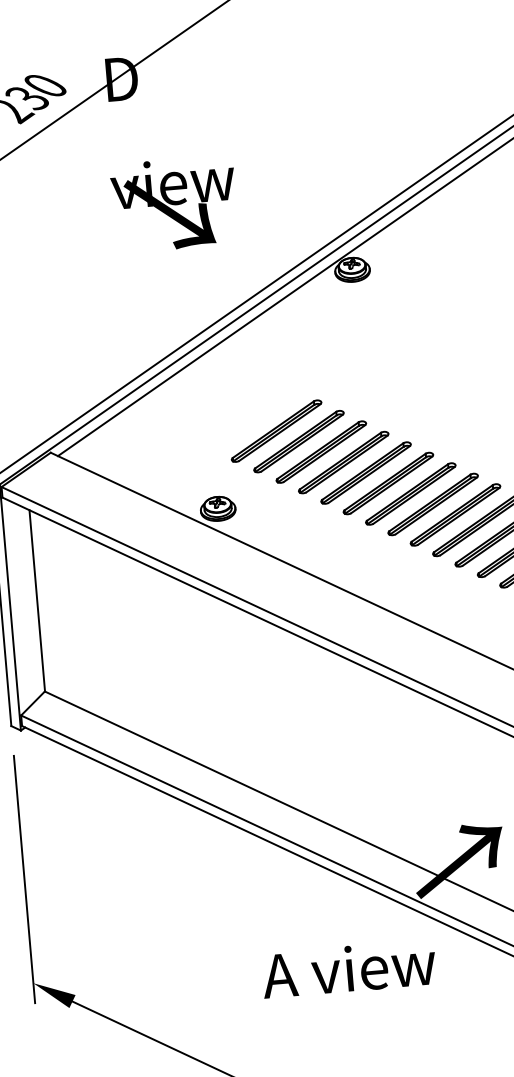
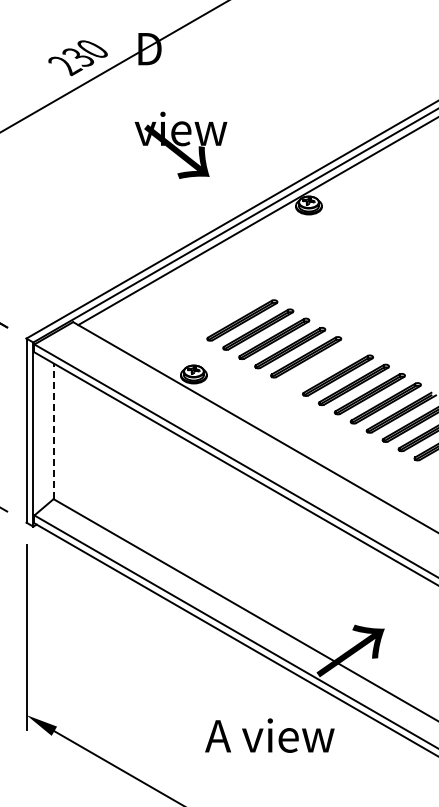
part: (387, 483) -> (321, 366), removed
line: (36, 601) -> (53, 431), solid -> dashed
text: (348, 968) -> (269, 735), moved

